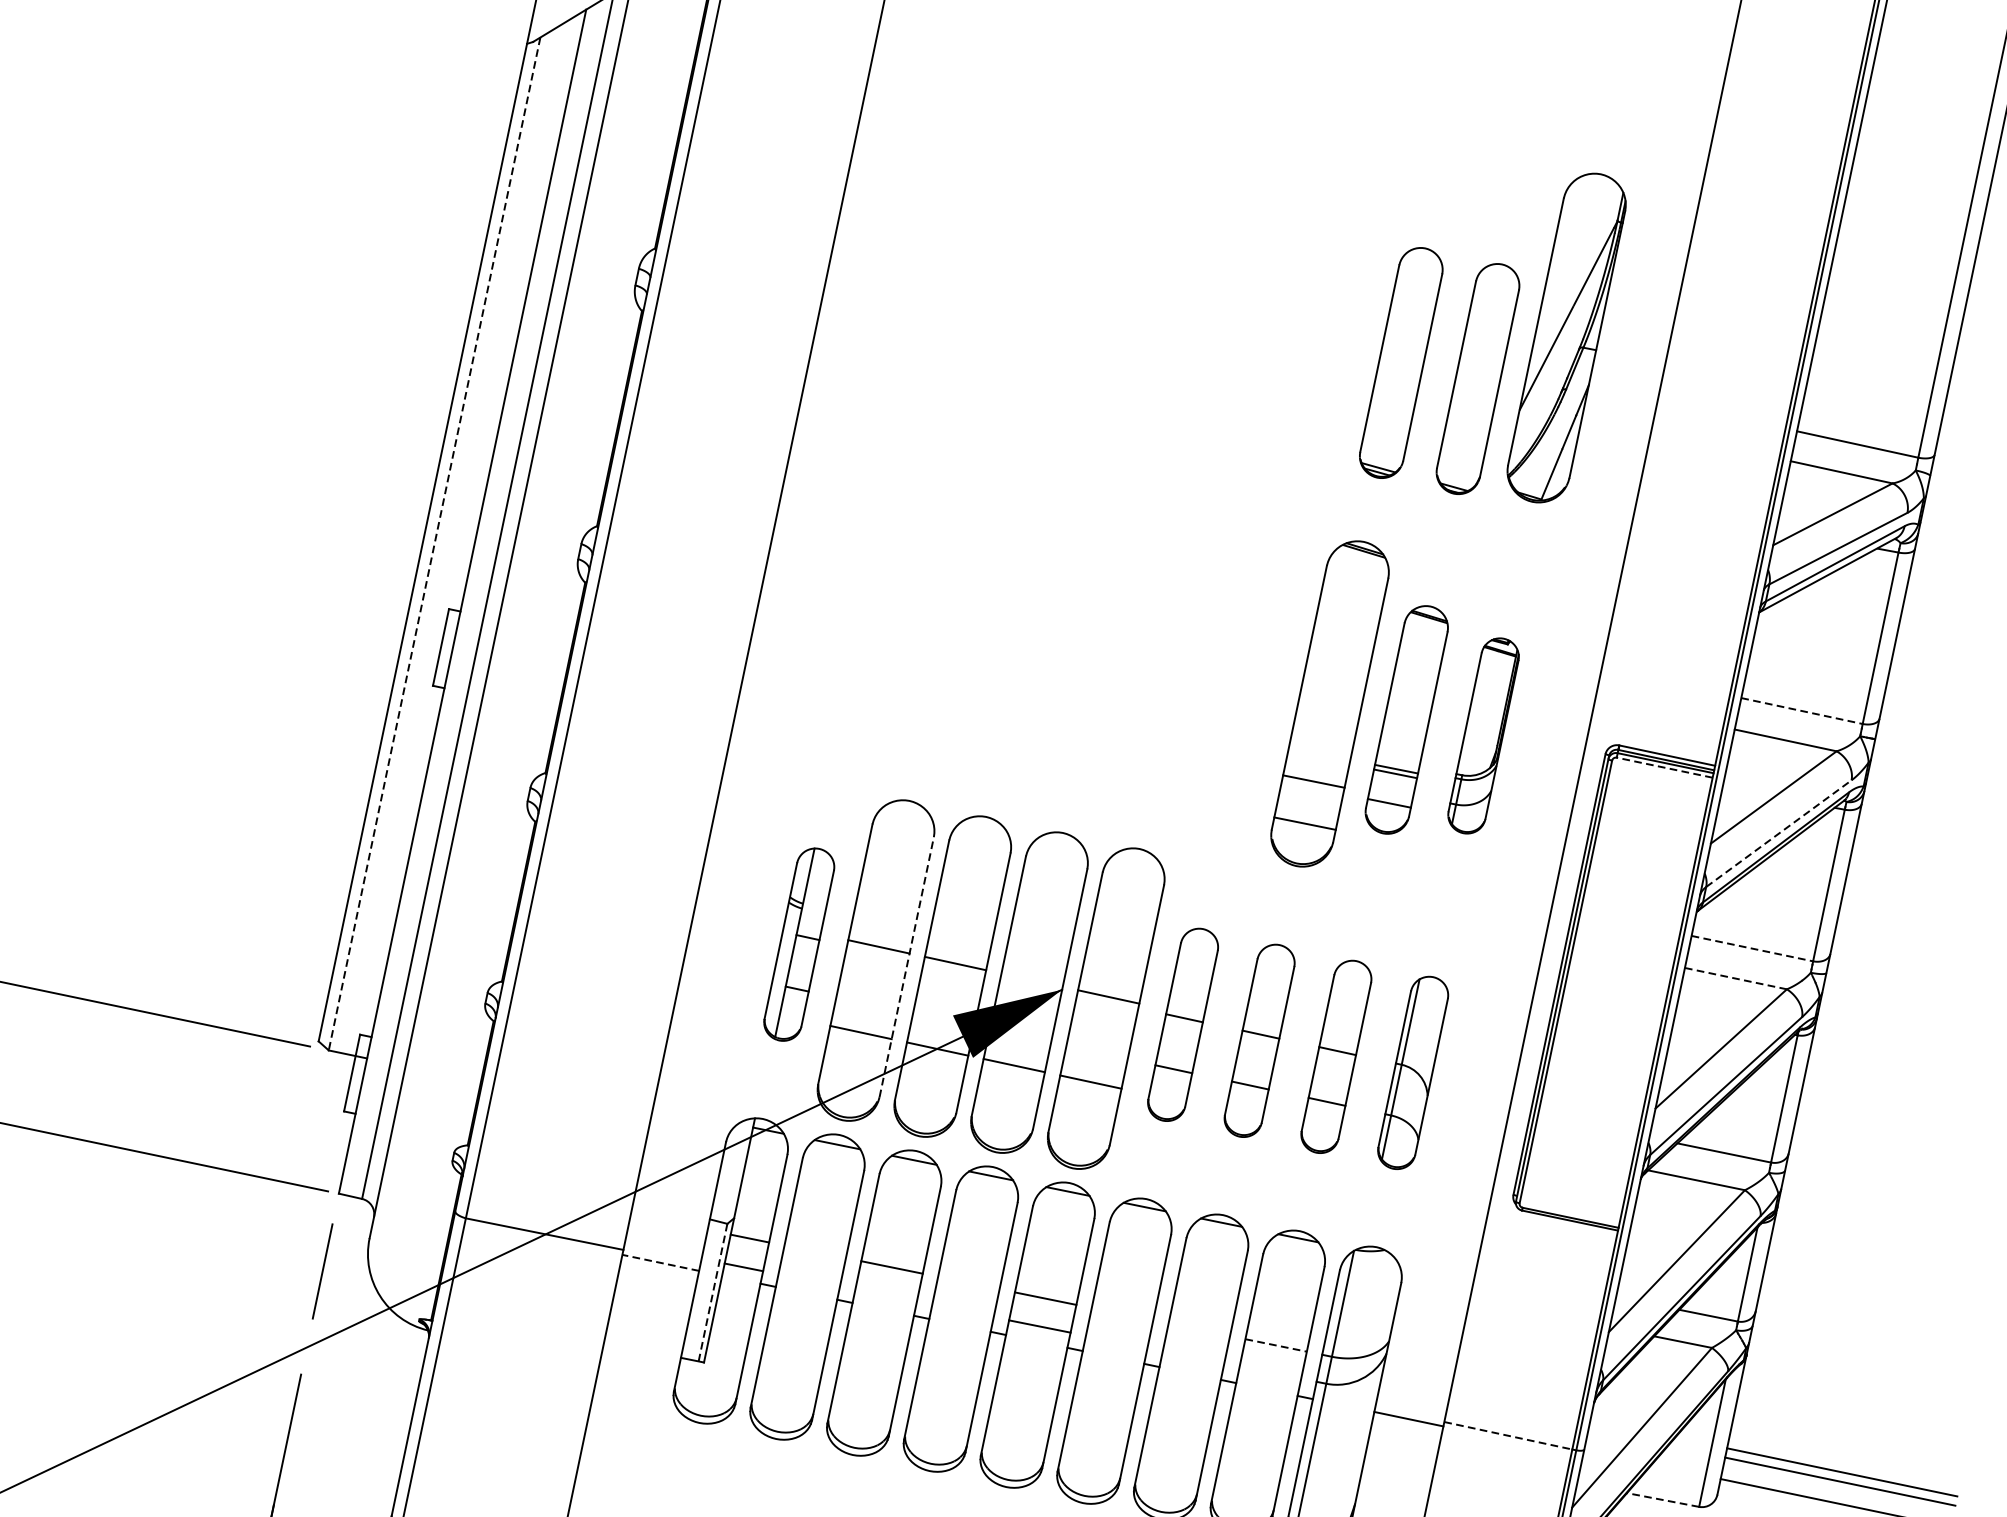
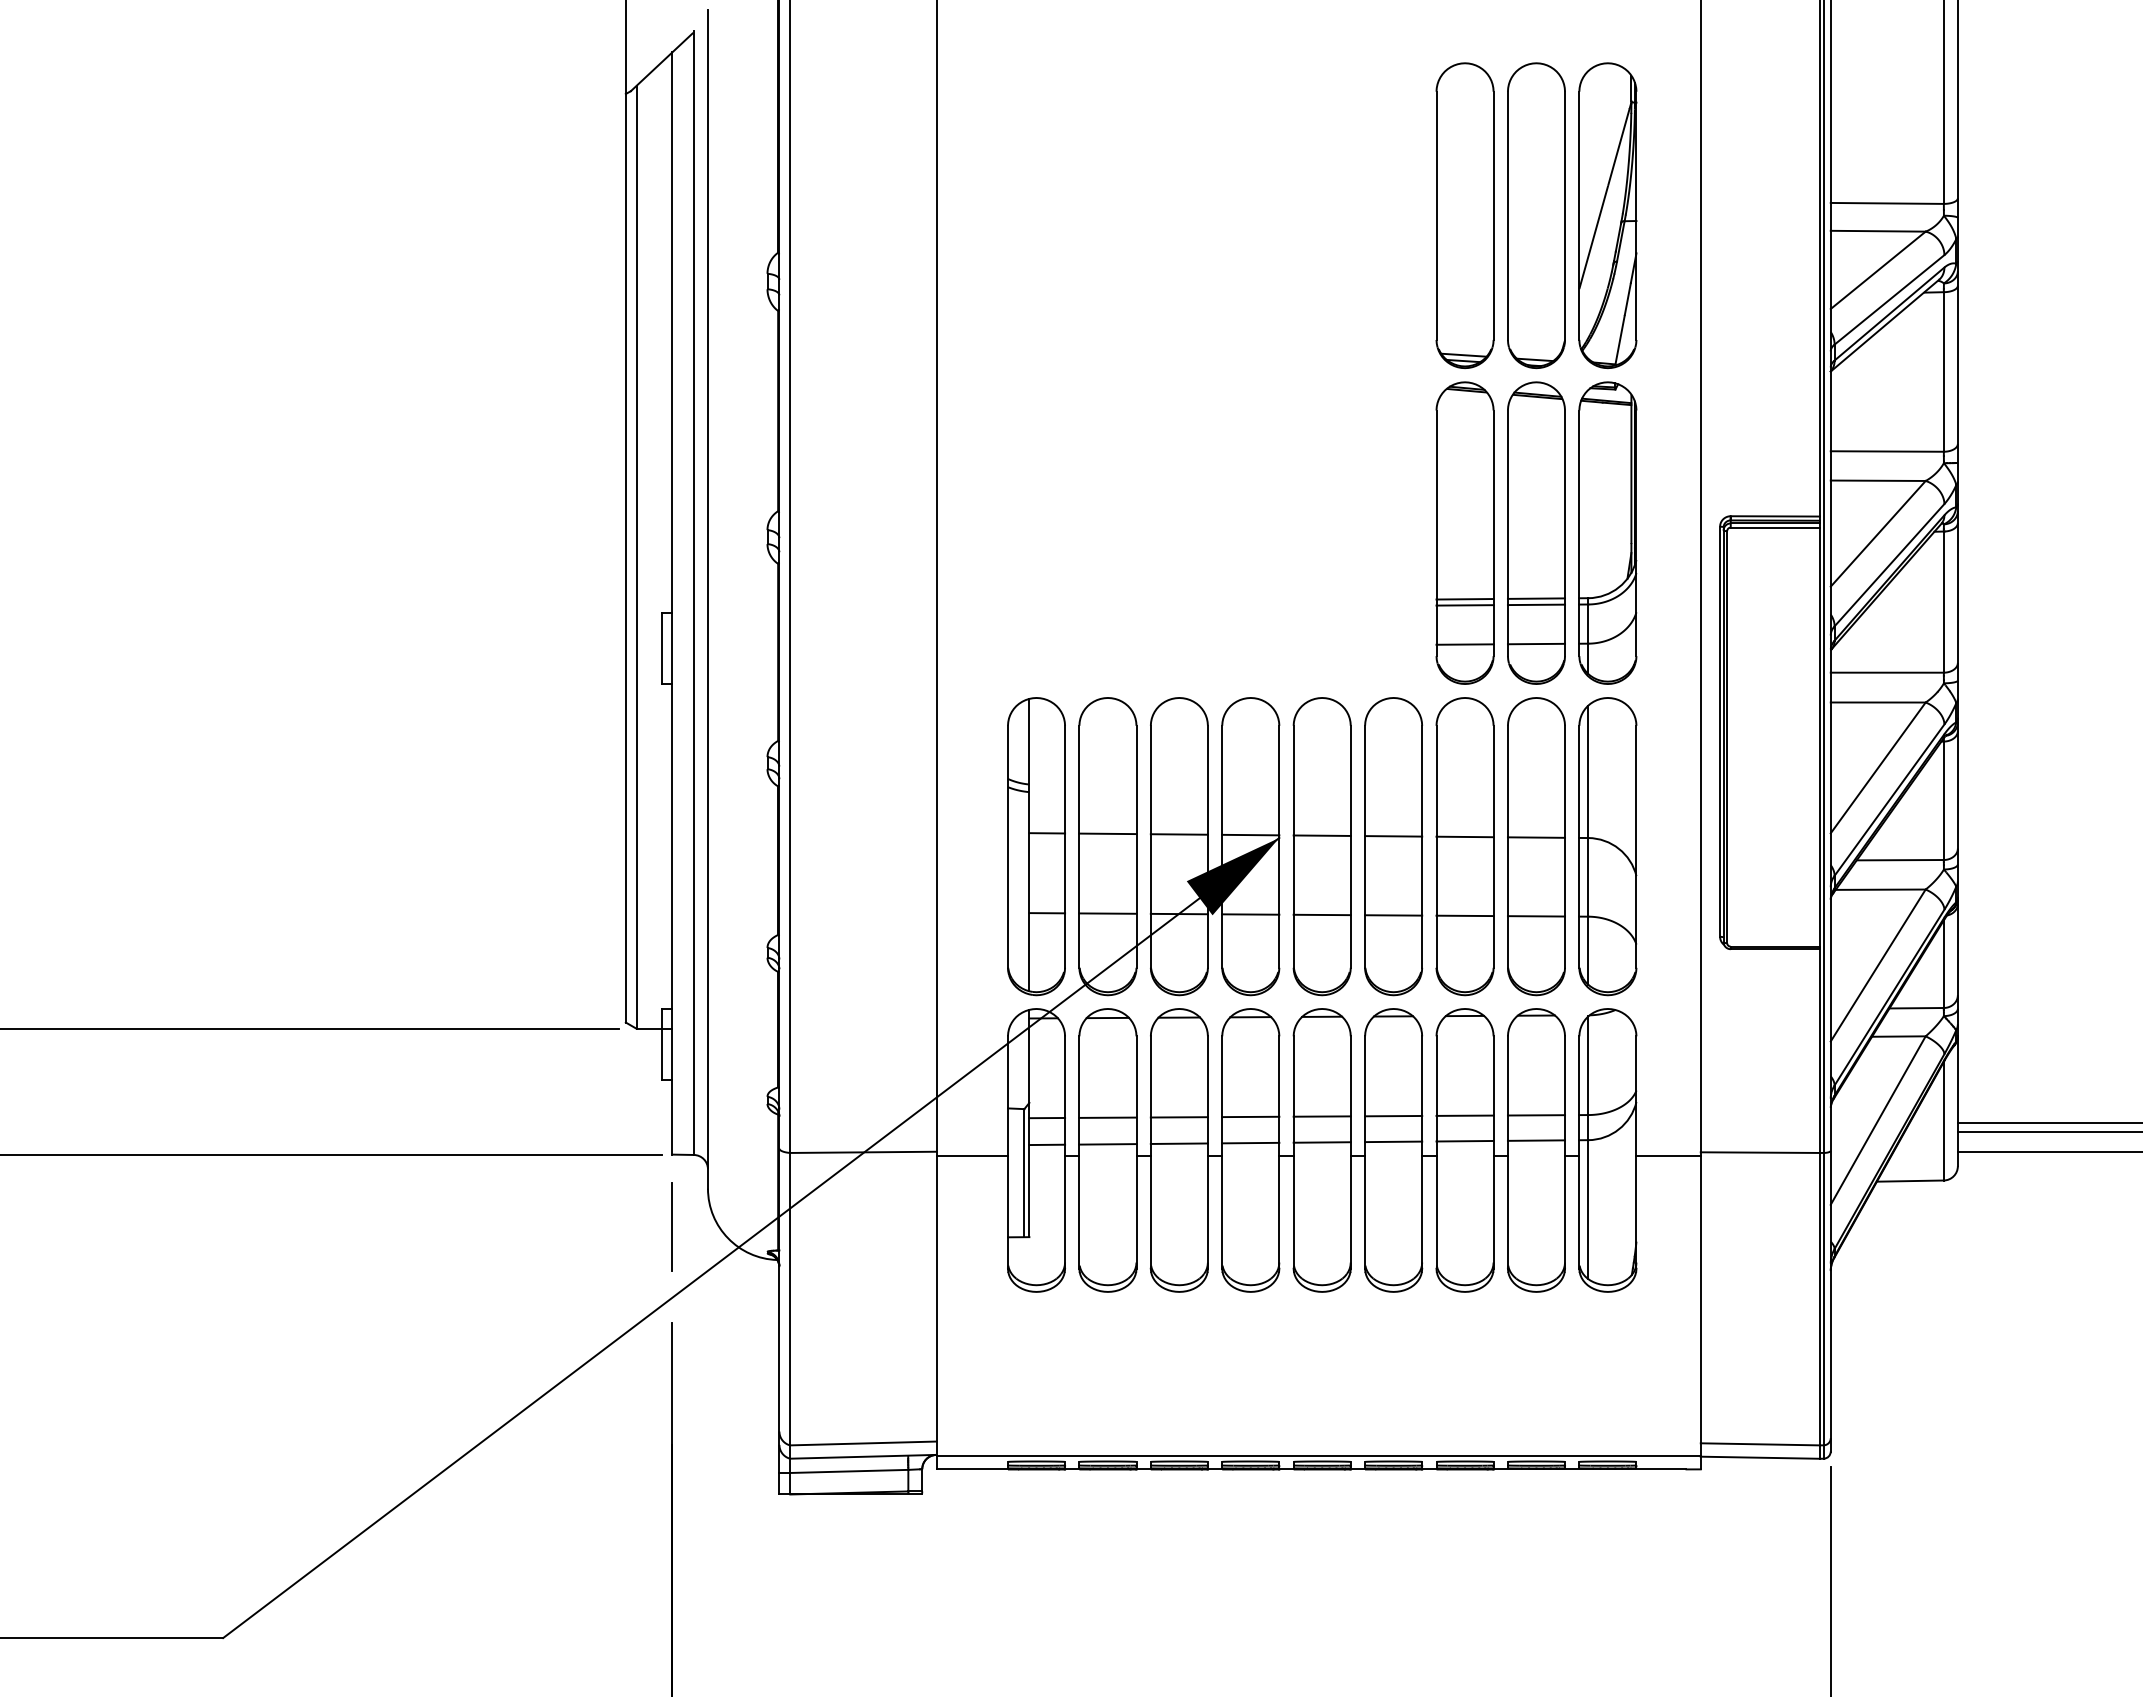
part: (1566, 337) -> (1607, 215), moved
part: (1400, 362) -> (1464, 215), size x1.43
part: (1478, 378) -> (1536, 215), size x1.43
line: (434, 544) -> (636, 557), dashed -> solid
line: (1802, 711) -> (1887, 451), dashed -> solid
part: (1406, 719) -> (1536, 532), size x1.43
part: (1483, 735) -> (1607, 532), size x1.67
line: (1664, 767) -> (1775, 527), dashed -> solid
line: (1314, 775) -> (1464, 599), added
line: (1779, 832) -> (1889, 564), dashed -> solid
part: (799, 944) -> (1036, 846), size x1.67
line: (1752, 948) -> (1887, 672), dashed -> solid
line: (906, 966) -> (1136, 846), dashed -> solid
line: (1736, 978) -> (1878, 702), dashed -> solid
line: (1031, 979) -> (1250, 834), added
part: (1182, 1024) -> (1393, 846), size x1.67
part: (1259, 1040) -> (1464, 846), size x1.67
part: (1336, 1056) -> (1536, 846), size x1.67
part: (1412, 1072) -> (1607, 846), size x1.67
line: (814, 1251) -> (1107, 1117), added
line: (661, 1263) -> (972, 1156), dashed -> solid
line: (808, 1280) -> (1107, 1144), added
line: (968, 1282) -> (1250, 1116), added
line: (713, 1293) -> (1024, 1173), dashed -> solid
line: (885, 1295) -> (1178, 1143), added
line: (962, 1310) -> (1250, 1142), added
line: (1122, 1313) -> (1393, 1115), added
line: (1198, 1329) -> (1464, 1115), added
line: (1116, 1341) -> (1393, 1141), added
line: (1276, 1345) -> (1536, 1115), dashed -> solid
line: (1193, 1356) -> (1464, 1140), added
line: (1270, 1372) -> (1536, 1140), added
line: (1508, 1435) -> (1760, 1152), dashed -> solid
line: (1662, 1500) -> (1909, 1181), dashed -> solid

